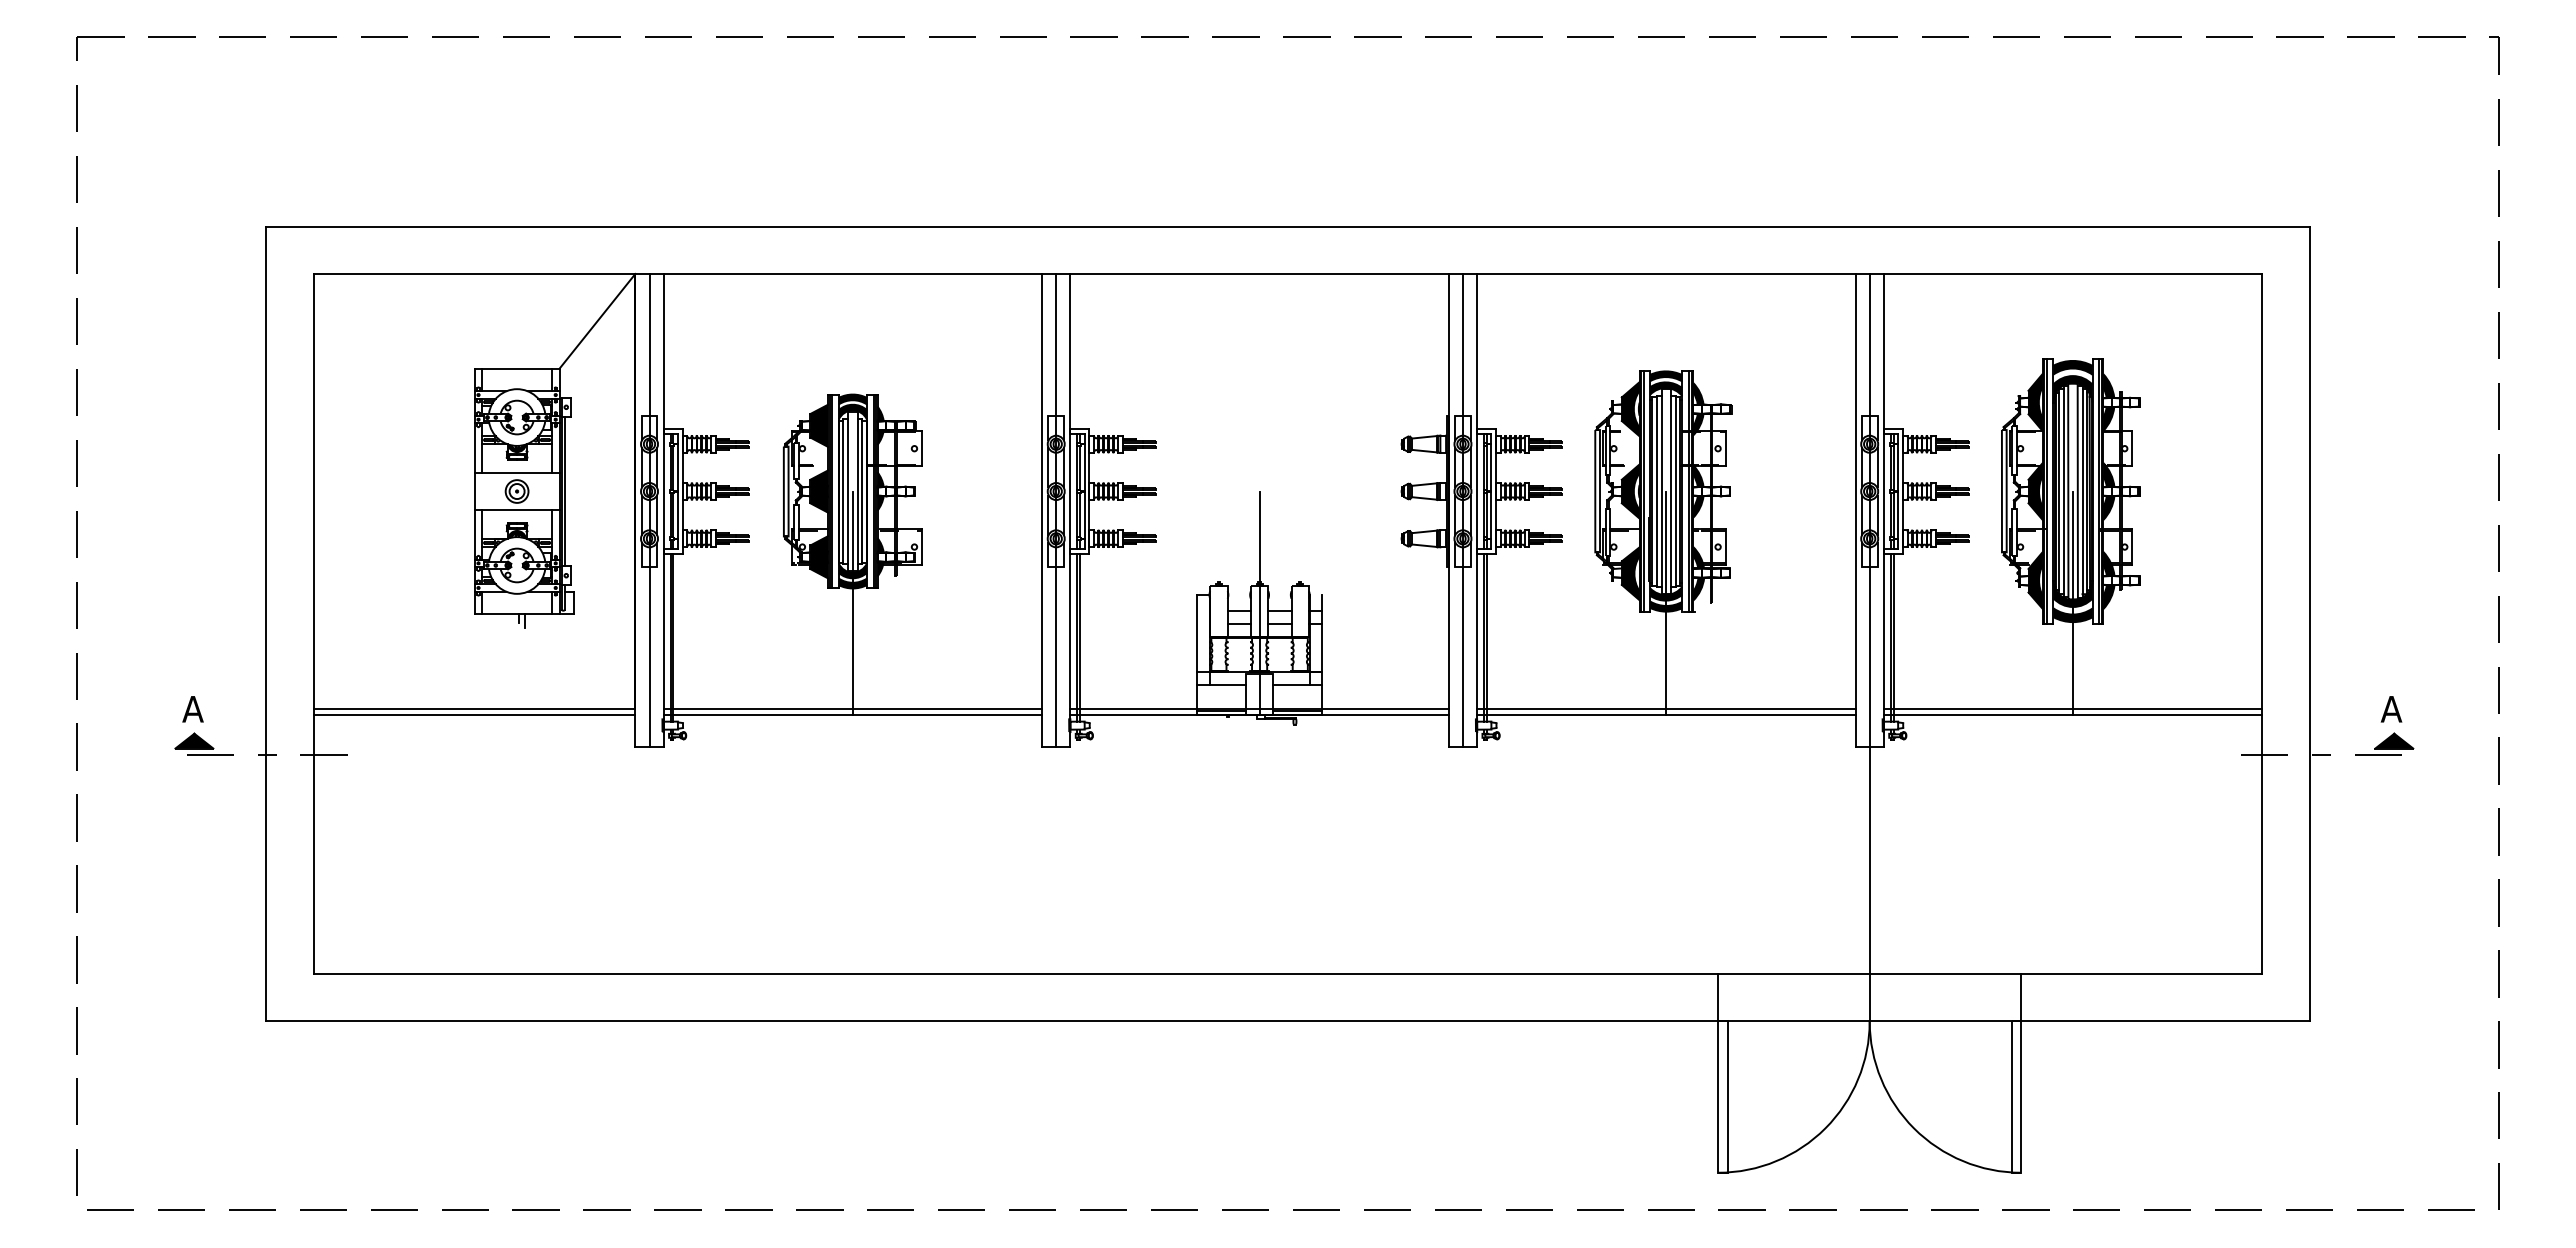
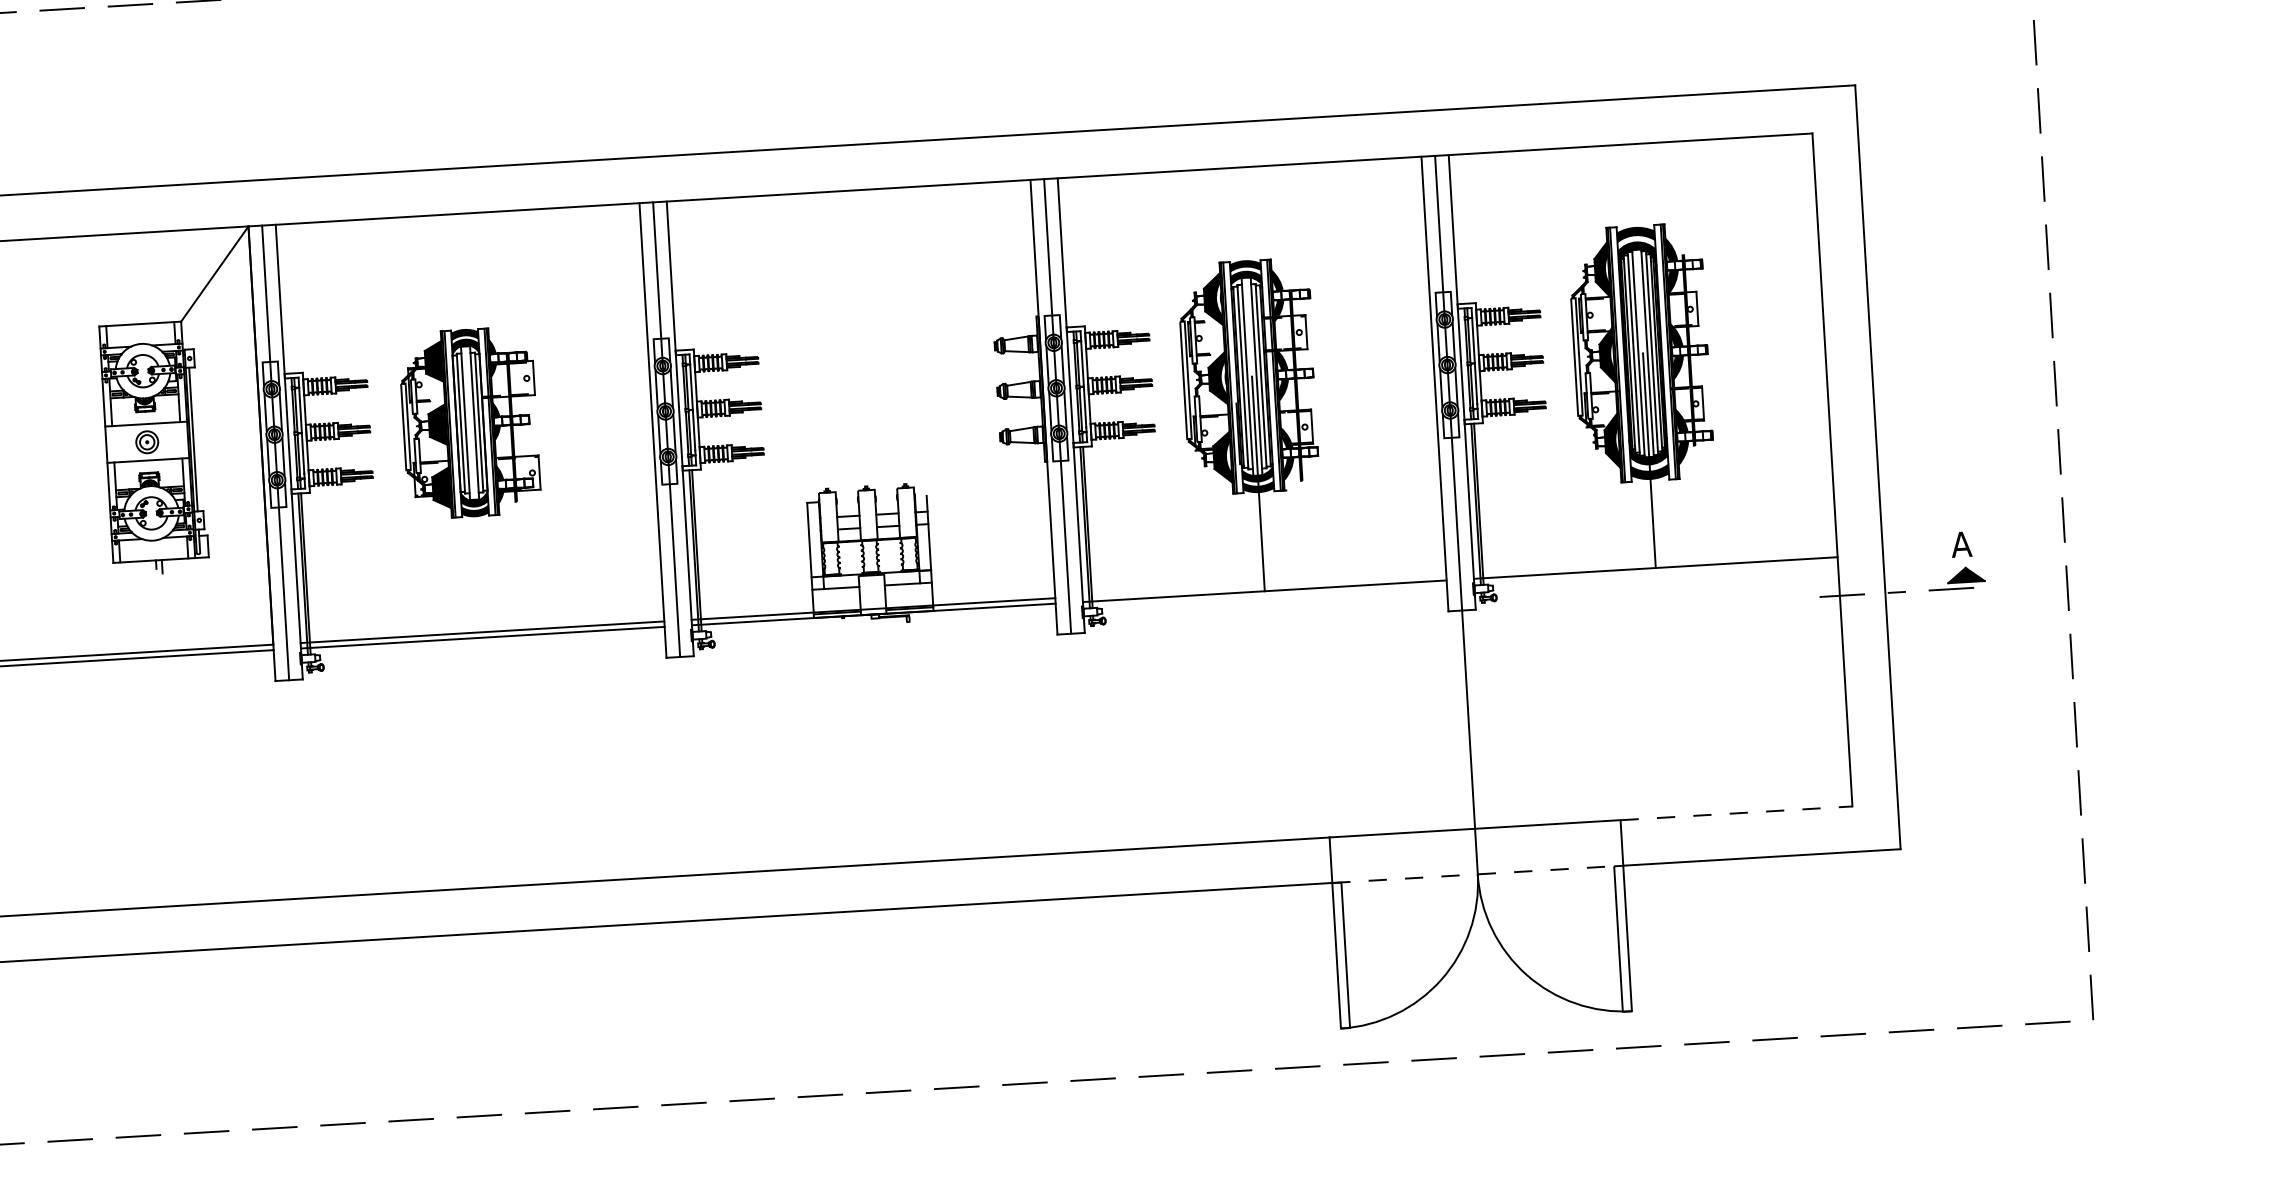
line: (852, 602) -> (476, 529), removed
line: (1259, 602) -> (867, 506), removed
line: (1666, 709) -> (1264, 586), removed
line: (2072, 709) -> (1654, 563), removed
line: (2141, 974) -> (1736, 813), solid -> dashed
line: (1870, 1021) -> (1478, 874), solid -> dashed

